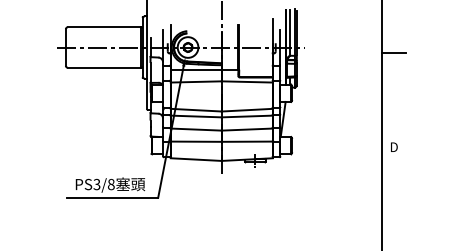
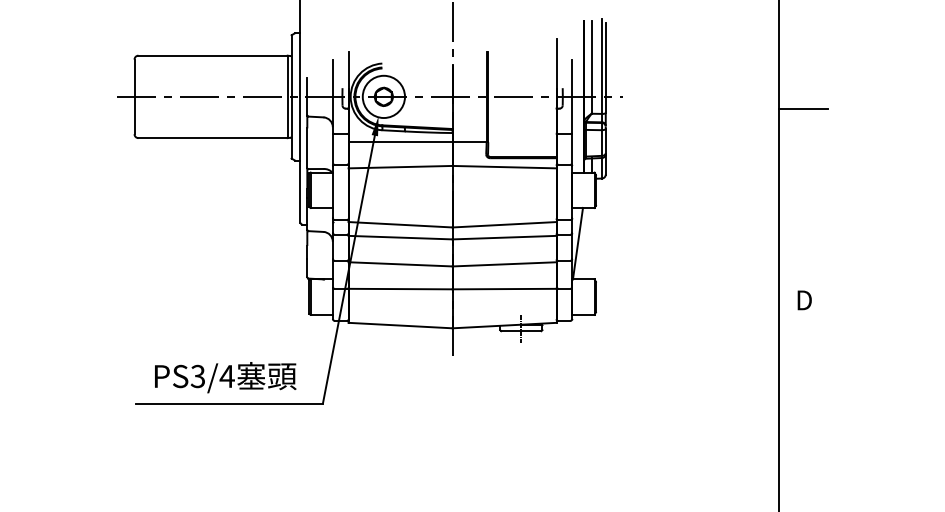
text: (110, 184) -> (225, 376), PS3/8 -> PS3/4

